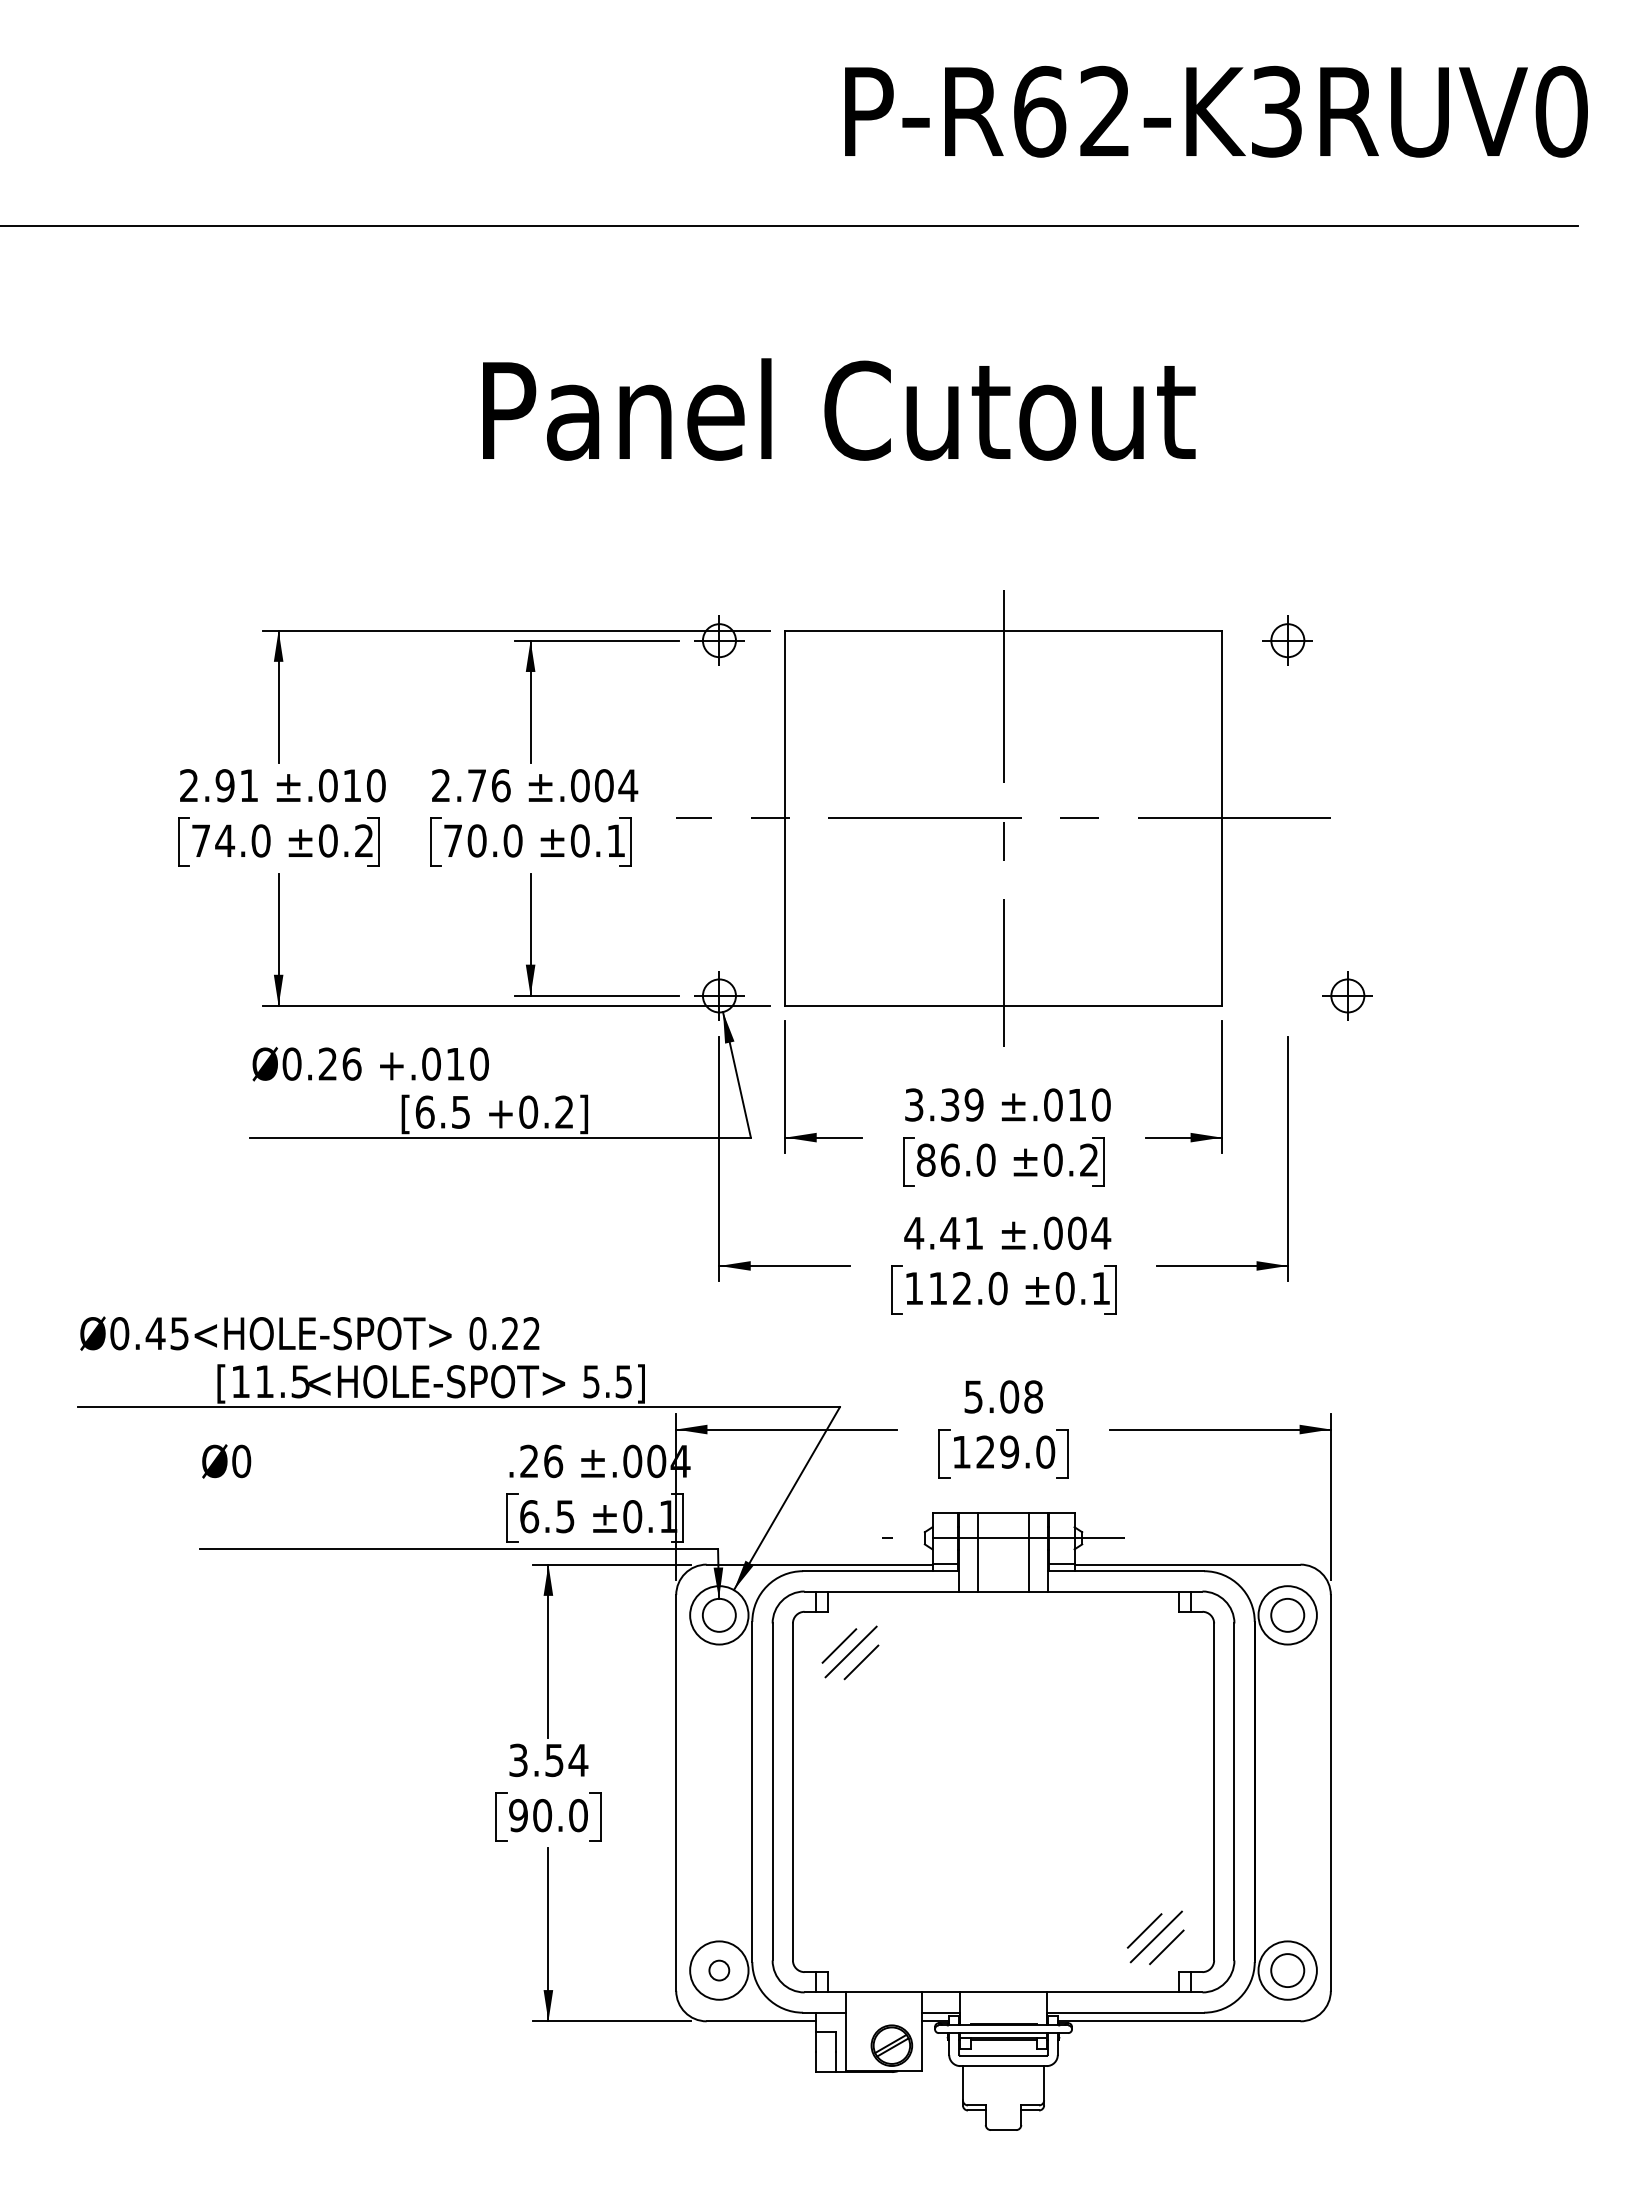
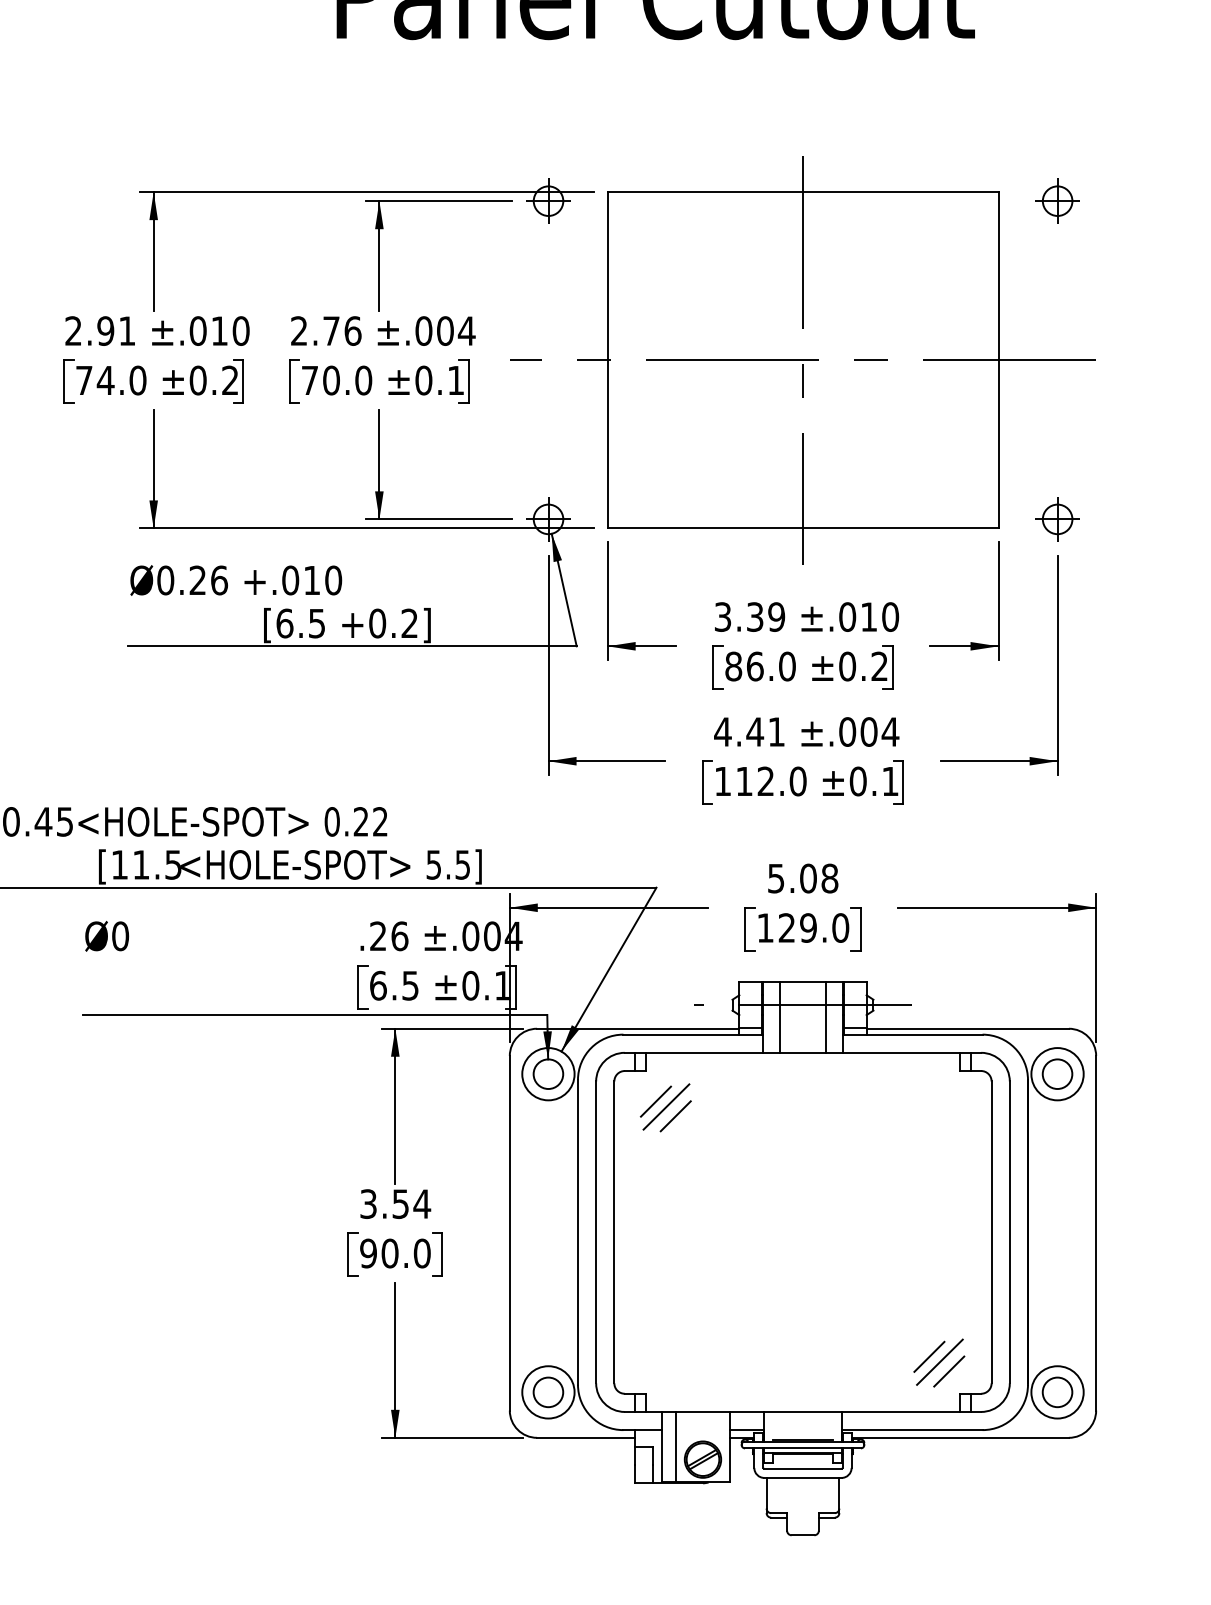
part: (1347, 995) -> (1057, 518), moved
circle: (718, 1970) -> (547, 1392), size x1.67
line: (861, 2031) -> (675, 1446), added

